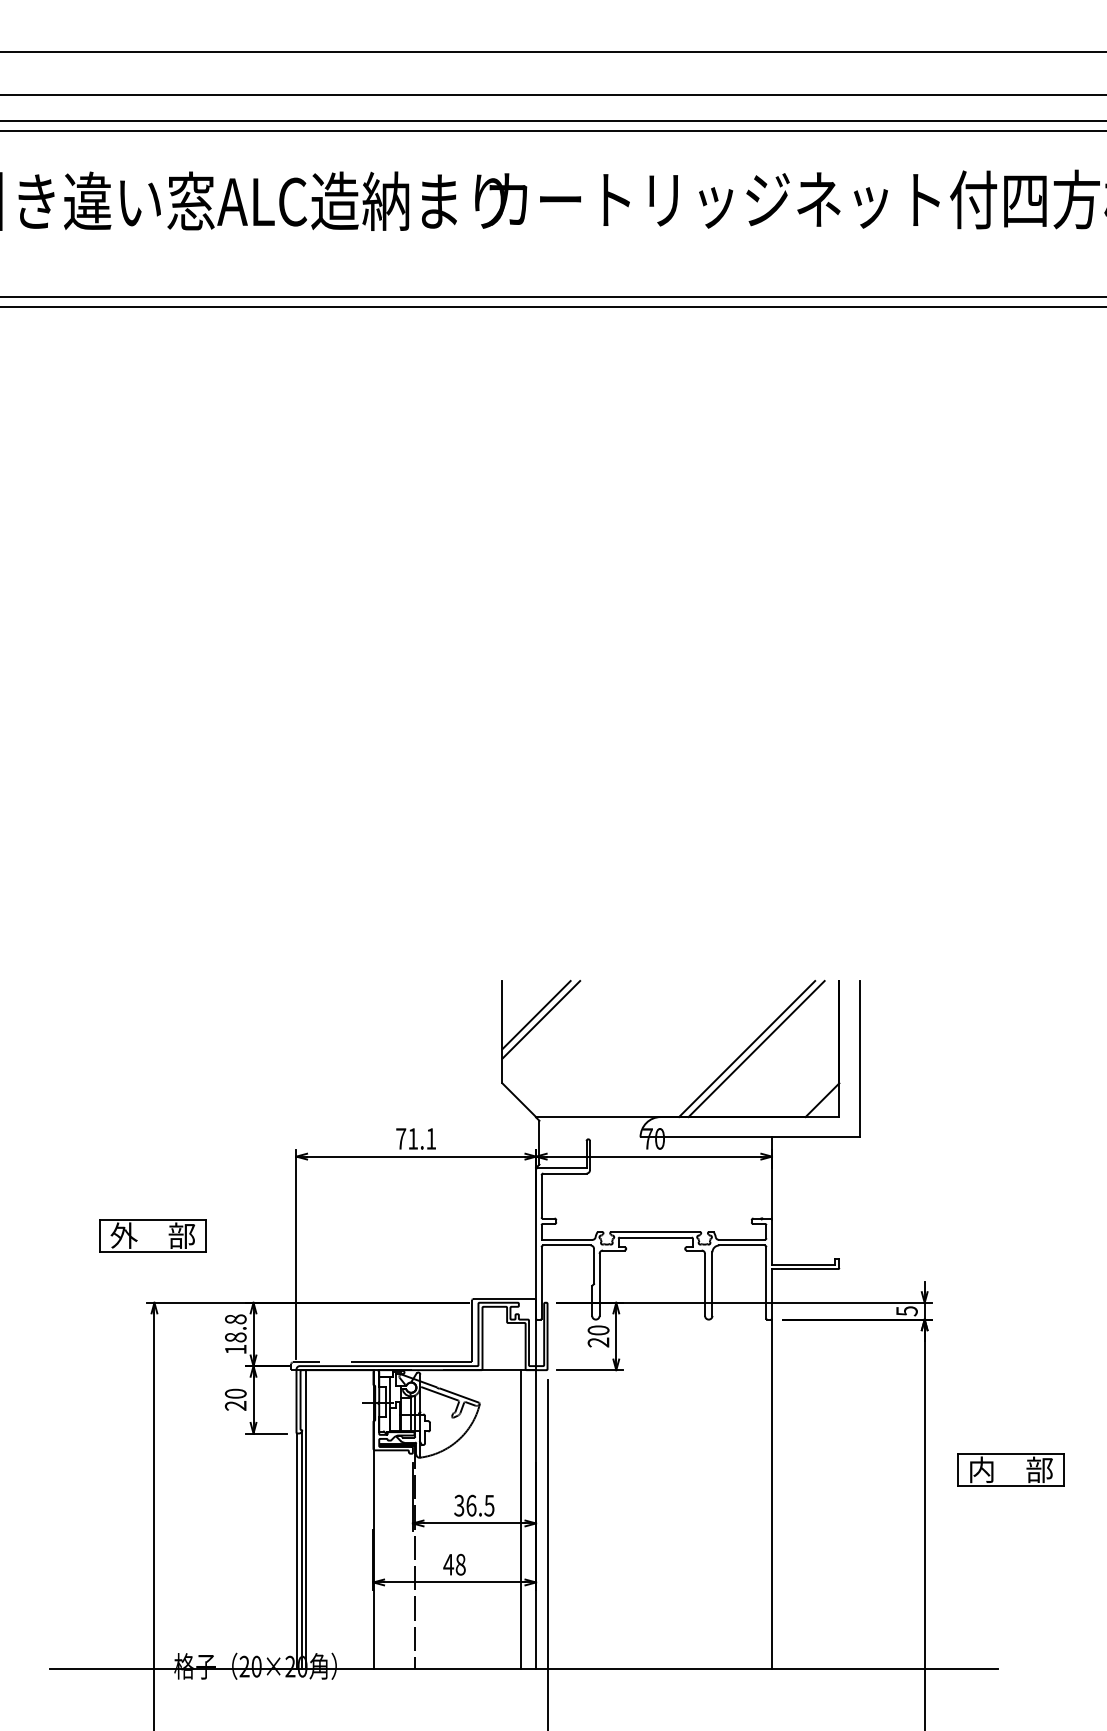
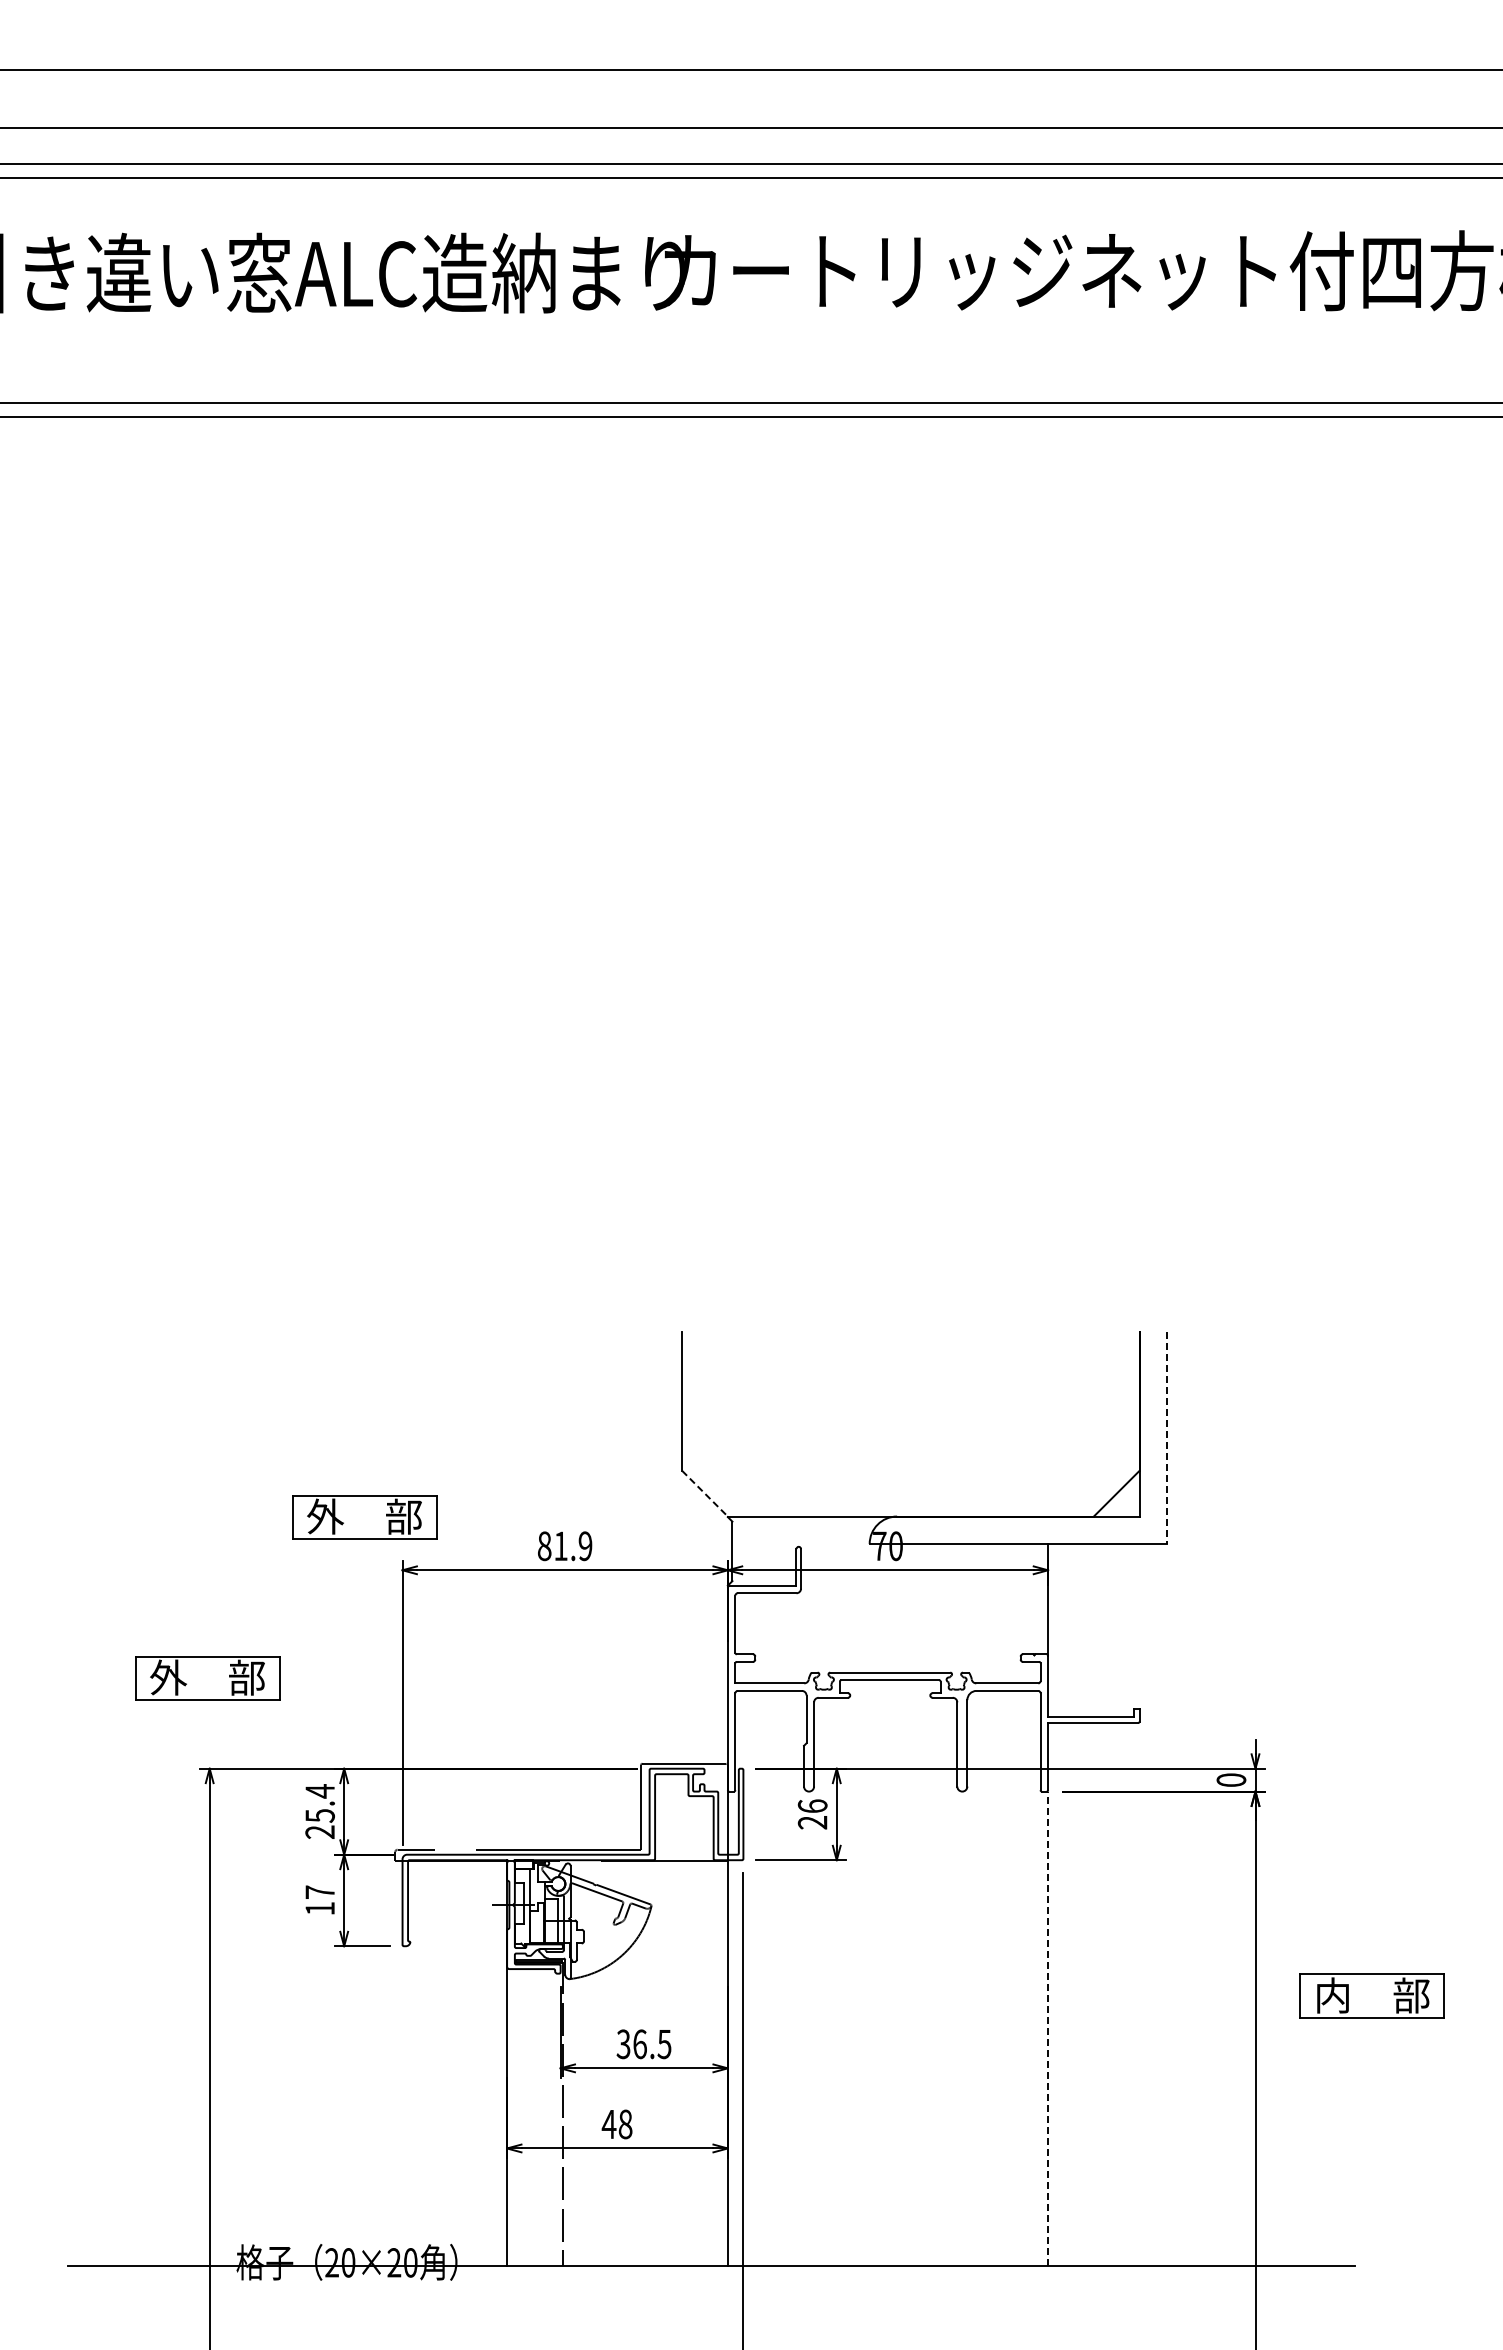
line: (536, 1014) -> (728, 1377), removed
line: (540, 1019) -> (734, 1384), removed
line: (747, 1048) -> (1014, 1423), removed
line: (756, 1048) -> (1026, 1423), removed
line: (859, 1059) -> (1167, 1438), solid -> dashed
line: (519, 1100) -> (705, 1494), solid -> dashed
part: (268, 1117) -> (364, 1517), added
text: (416, 1139) -> (565, 1546), 71.1 -> 81.9
text: (907, 1311) -> (1231, 1780), 5 -> 0
text: (598, 1329) -> (812, 1805), 20 -> 26
text: (235, 1334) -> (319, 1811), 18.8 -> 25.4
text: (236, 1399) -> (320, 1900), 20 -> 17
line: (772, 1494) -> (1048, 2028), solid -> dashed
line: (306, 1519) -> (415, 2063), removed
line: (520, 1519) -> (706, 2063), removed
line: (302, 1550) -> (410, 2104), removed
line: (296, 1551) -> (402, 2106), removed

